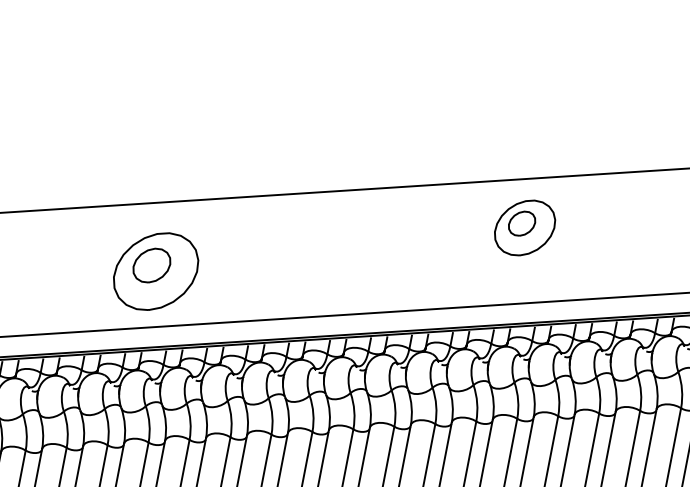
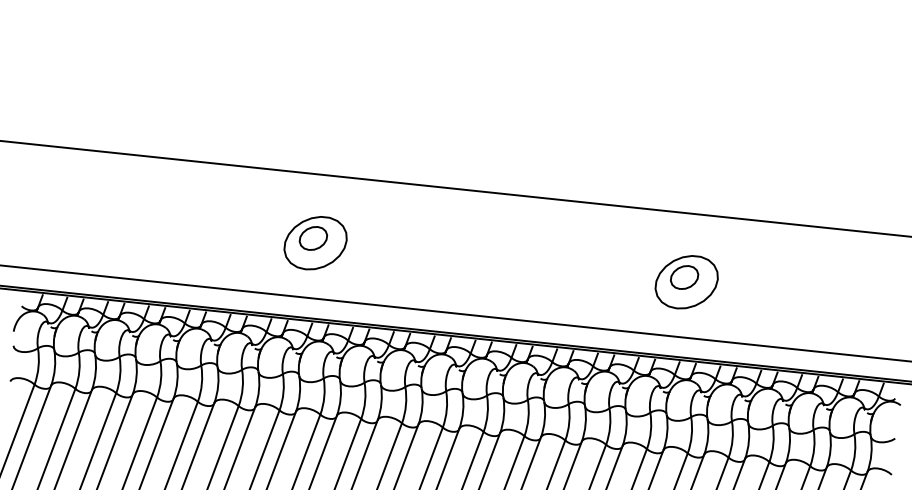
part: (524, 228) -> (686, 282), moved
part: (155, 272) -> (315, 243), size x0.71

